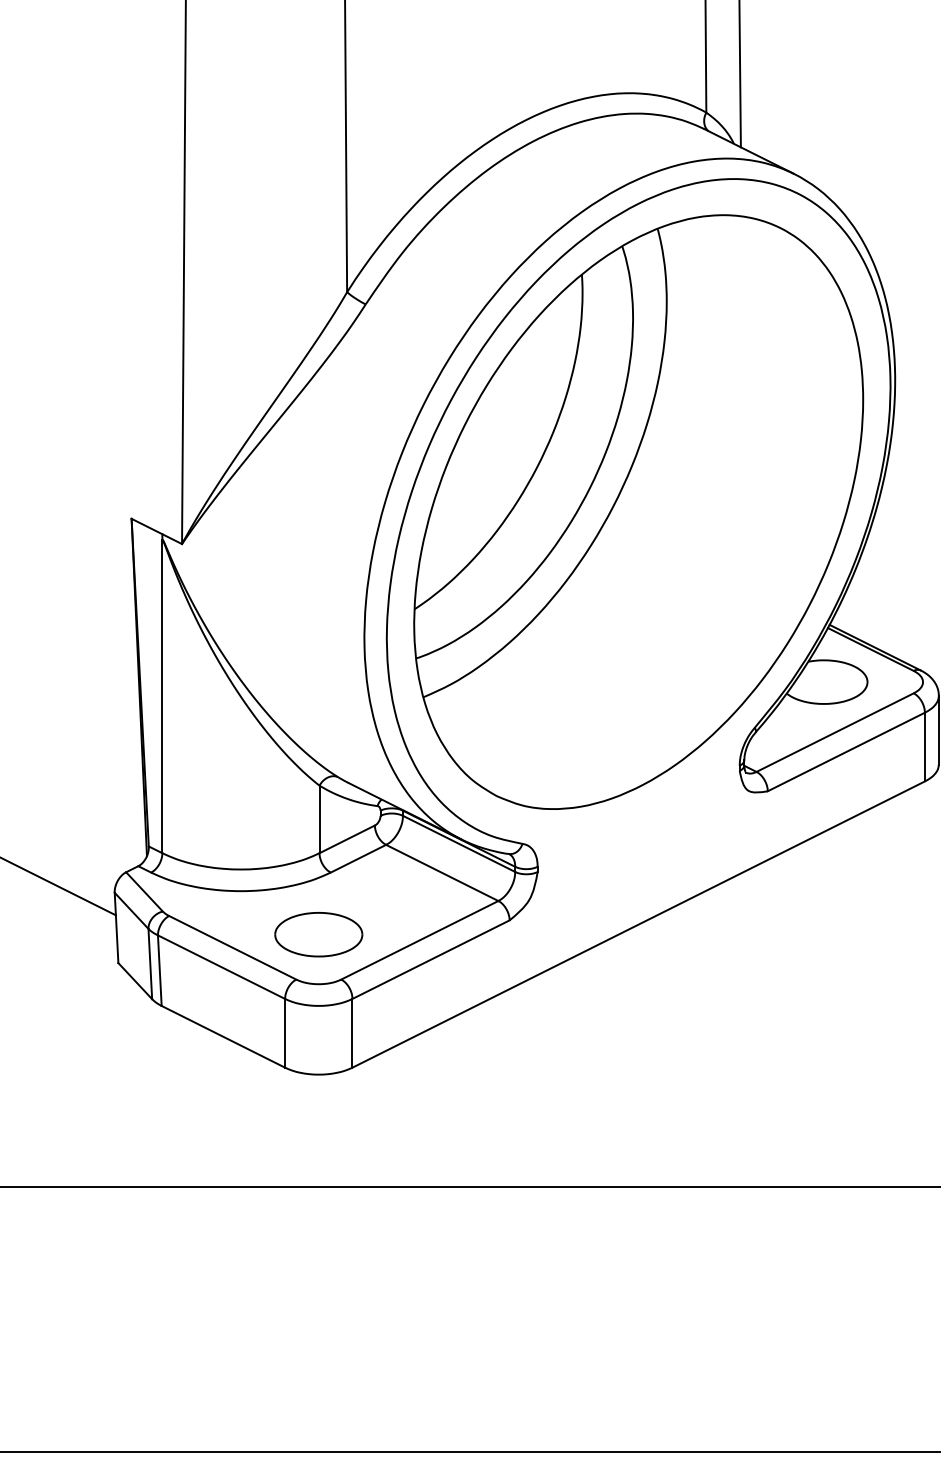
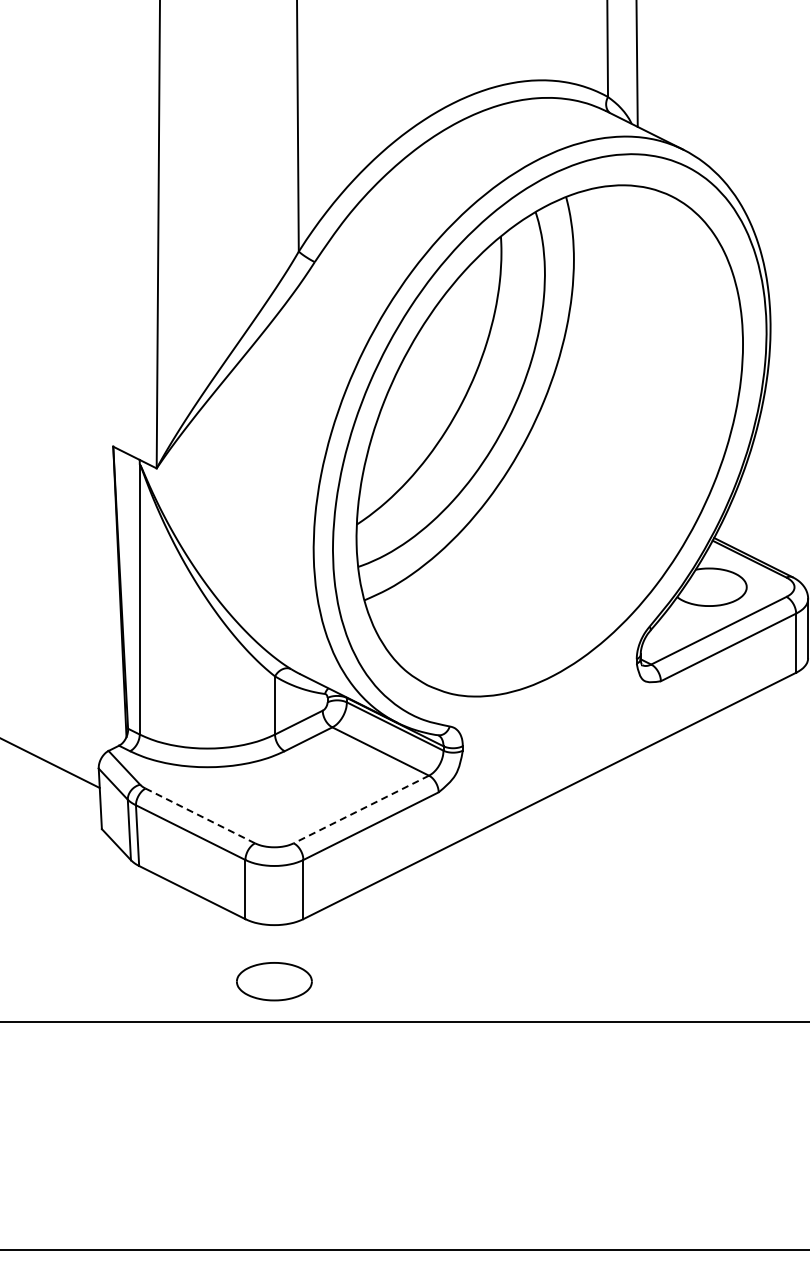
part: (318, 934) -> (274, 981), moved
line: (419, 940) -> (361, 809), solid -> dashed
line: (231, 947) -> (199, 815), solid -> dashed

